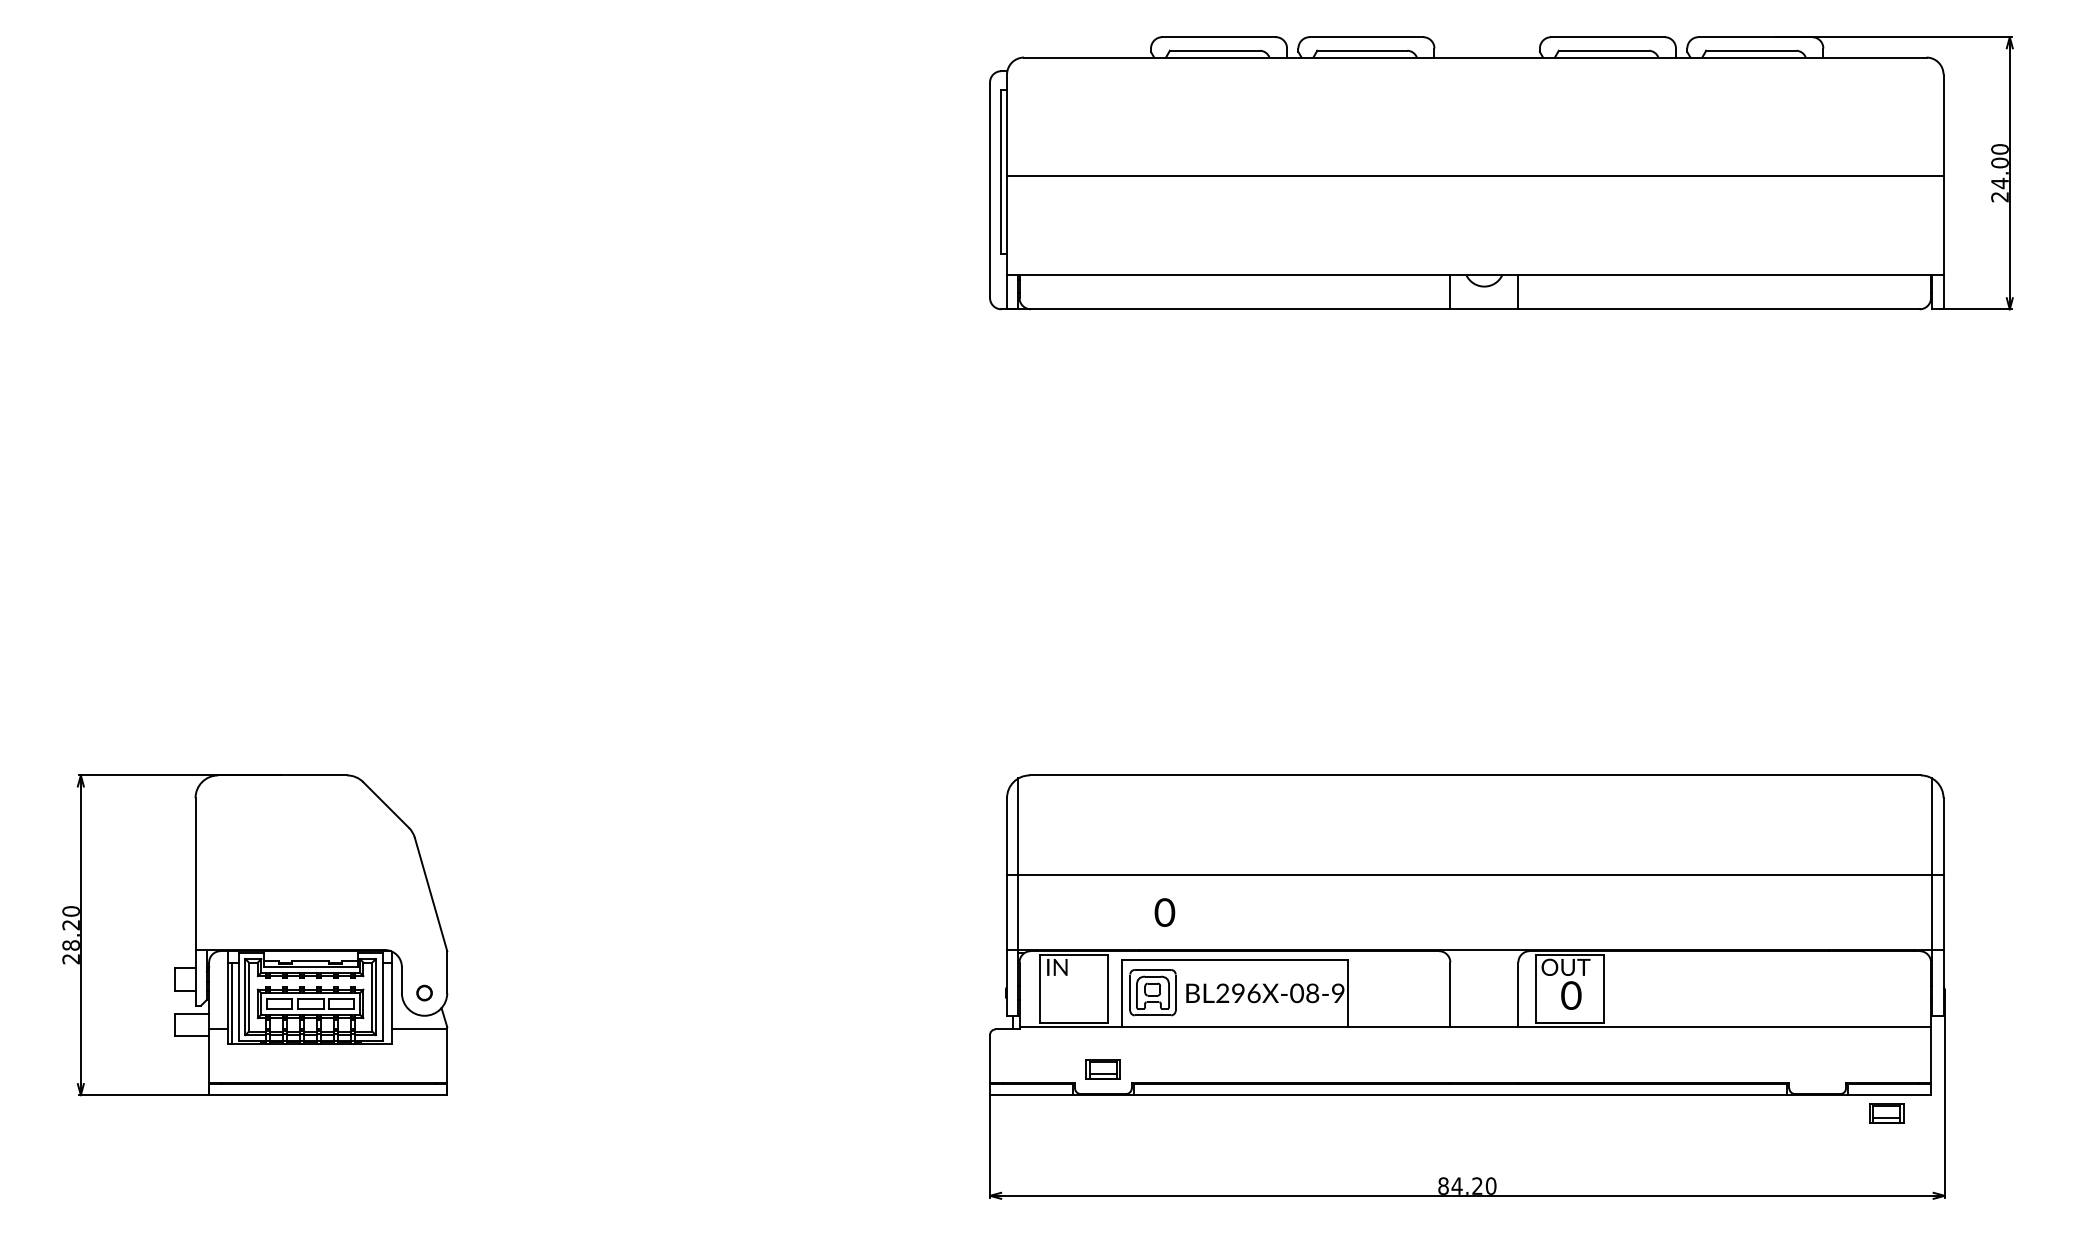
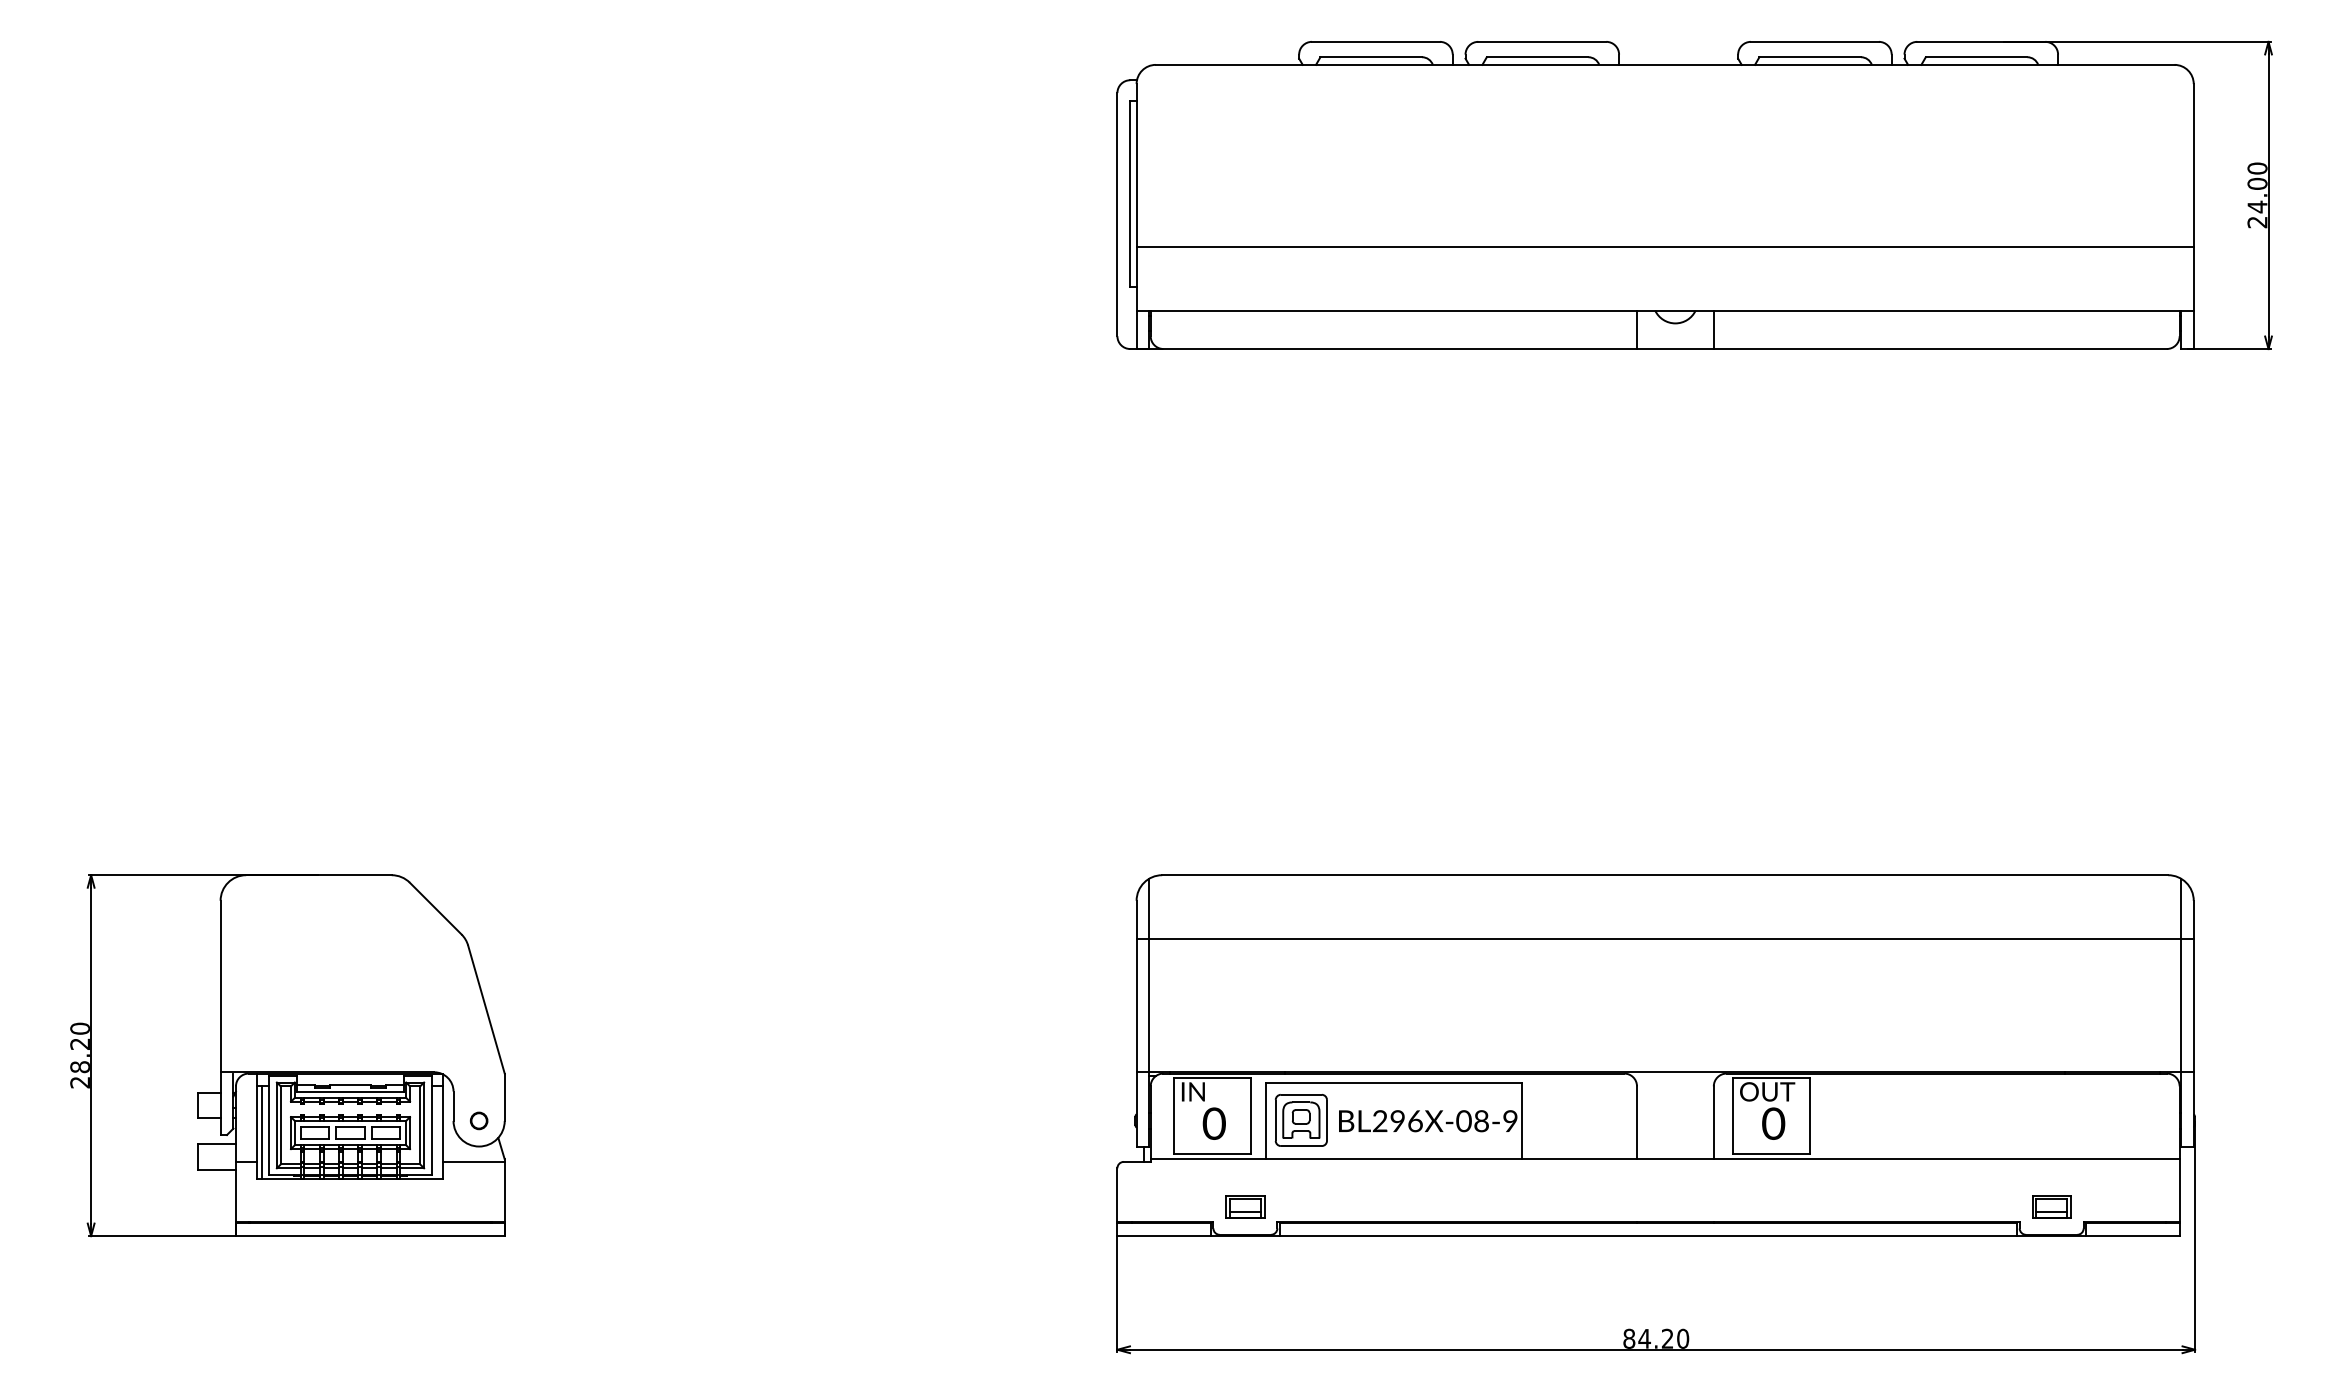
line: (1475, 175) -> (1665, 246), moved
line: (1475, 875) -> (1665, 939), moved
text: (1164, 912) -> (1213, 1123), moved
part: (1886, 1113) -> (2051, 1207), moved

